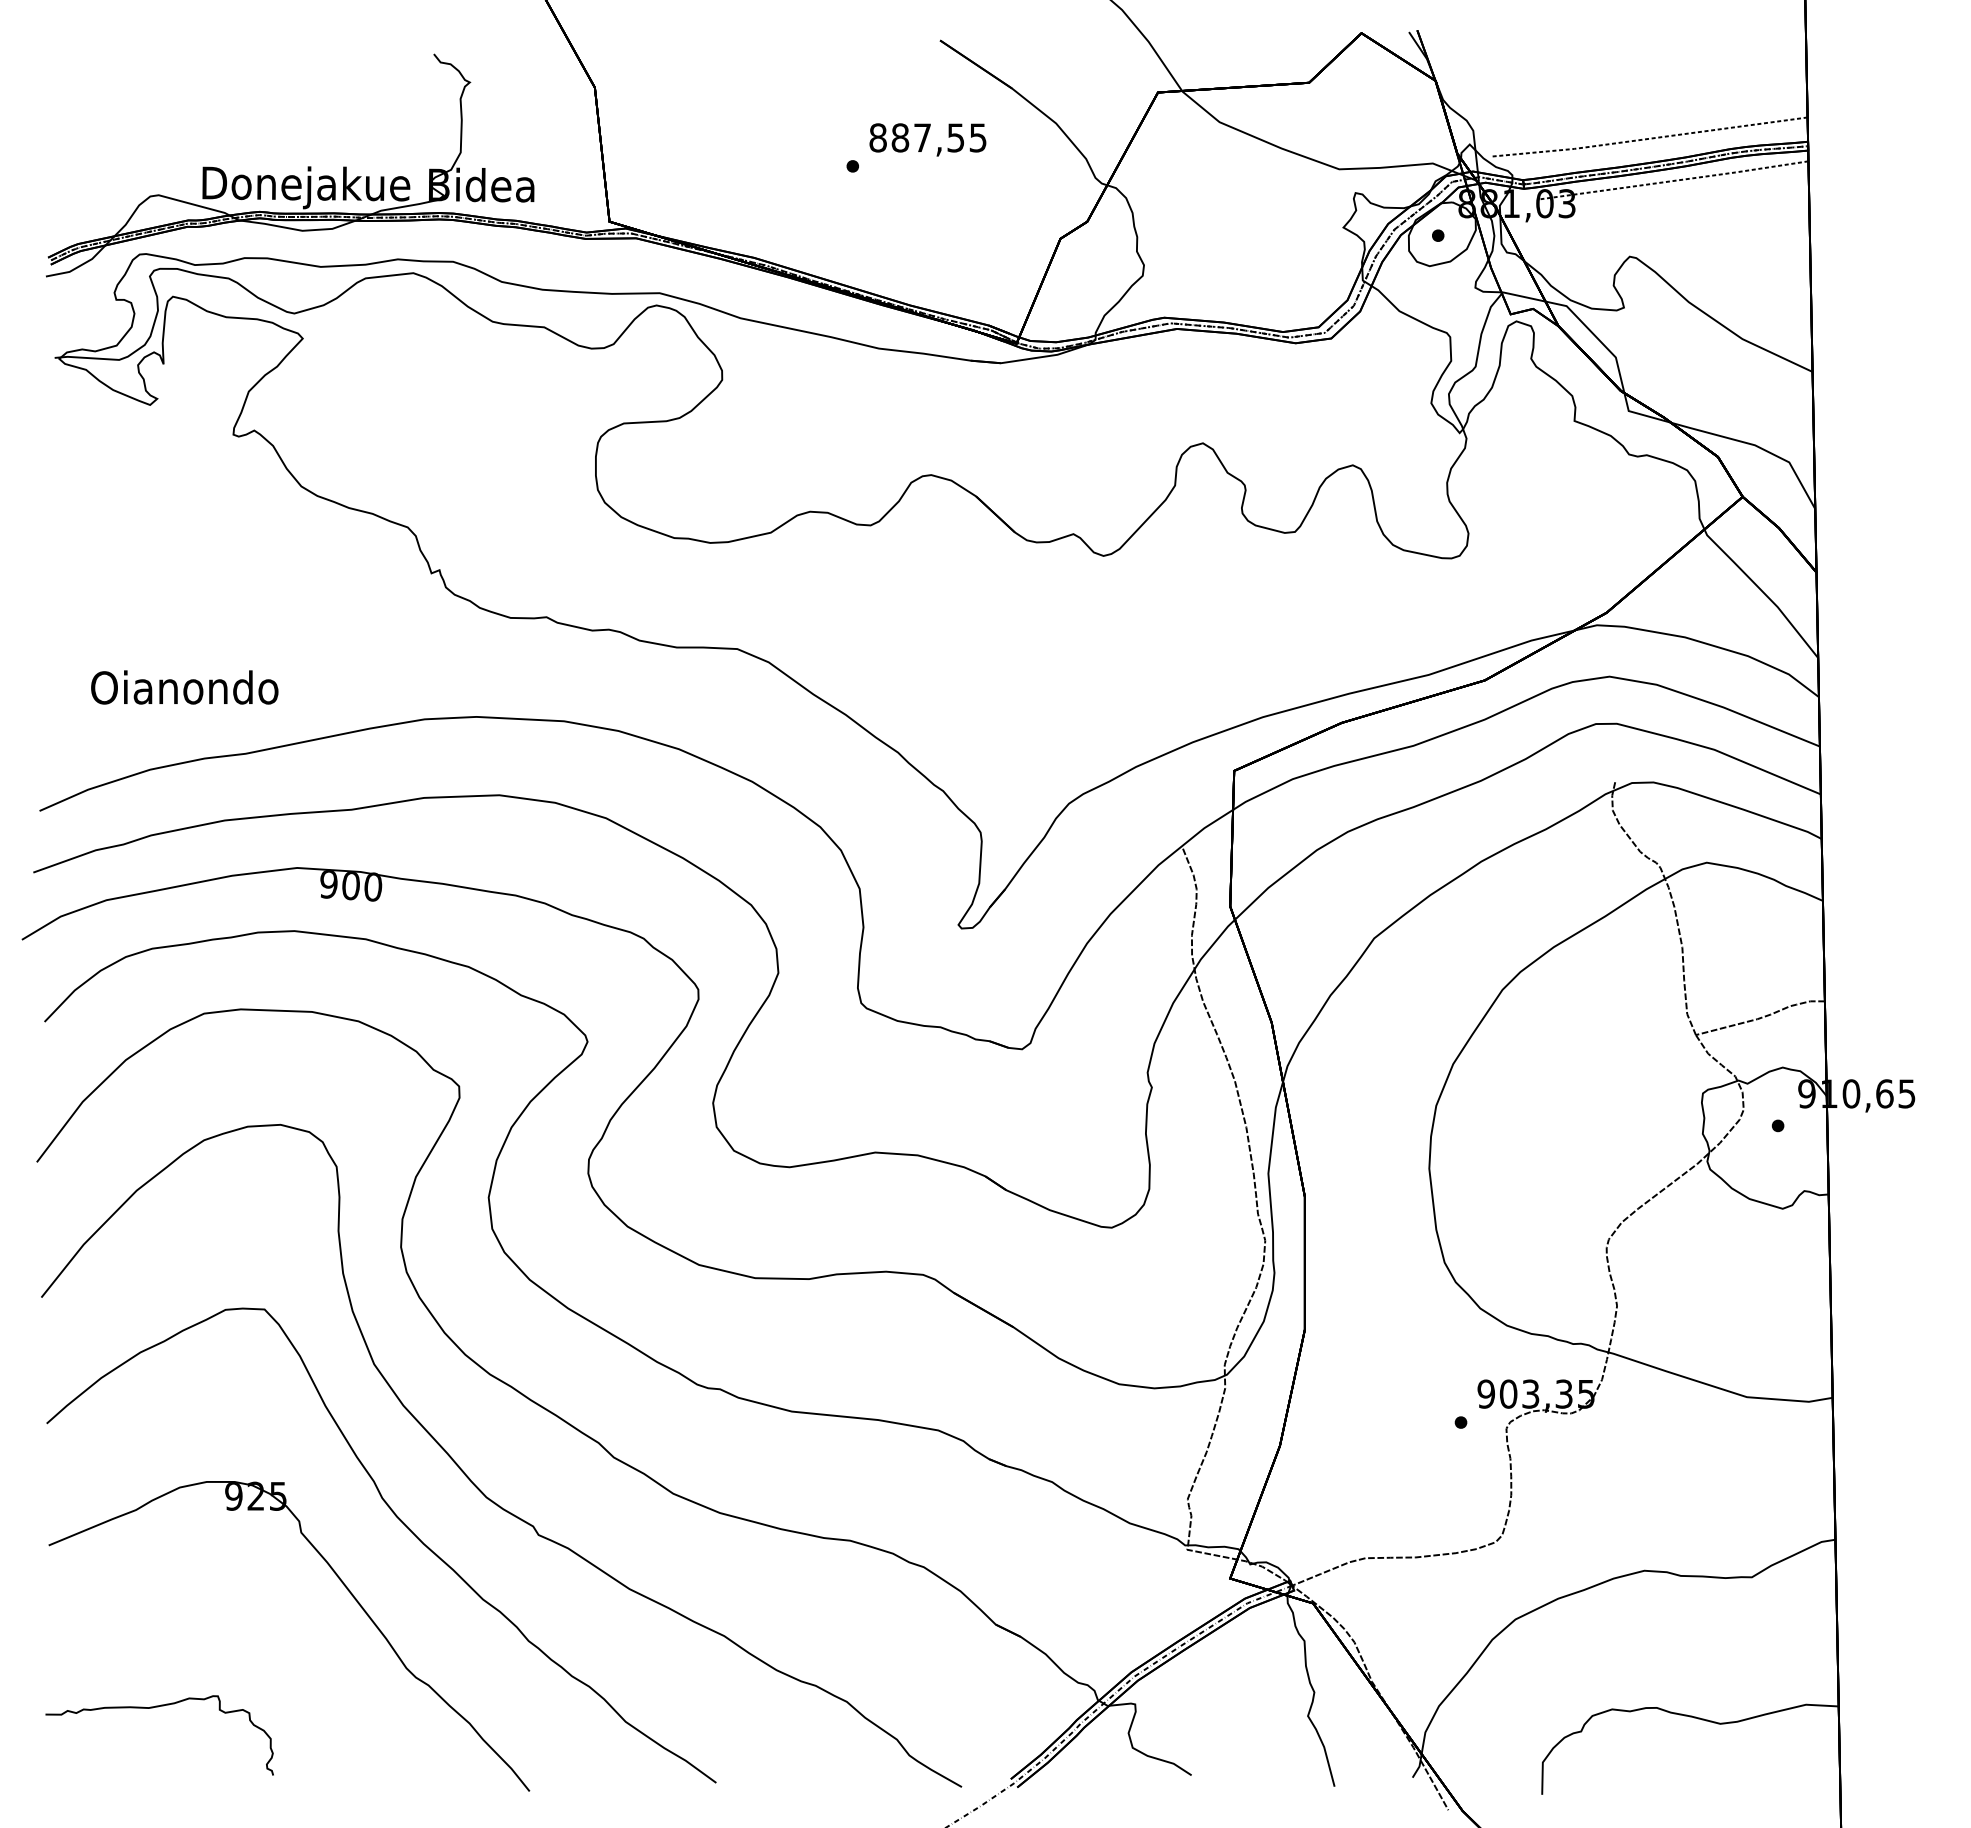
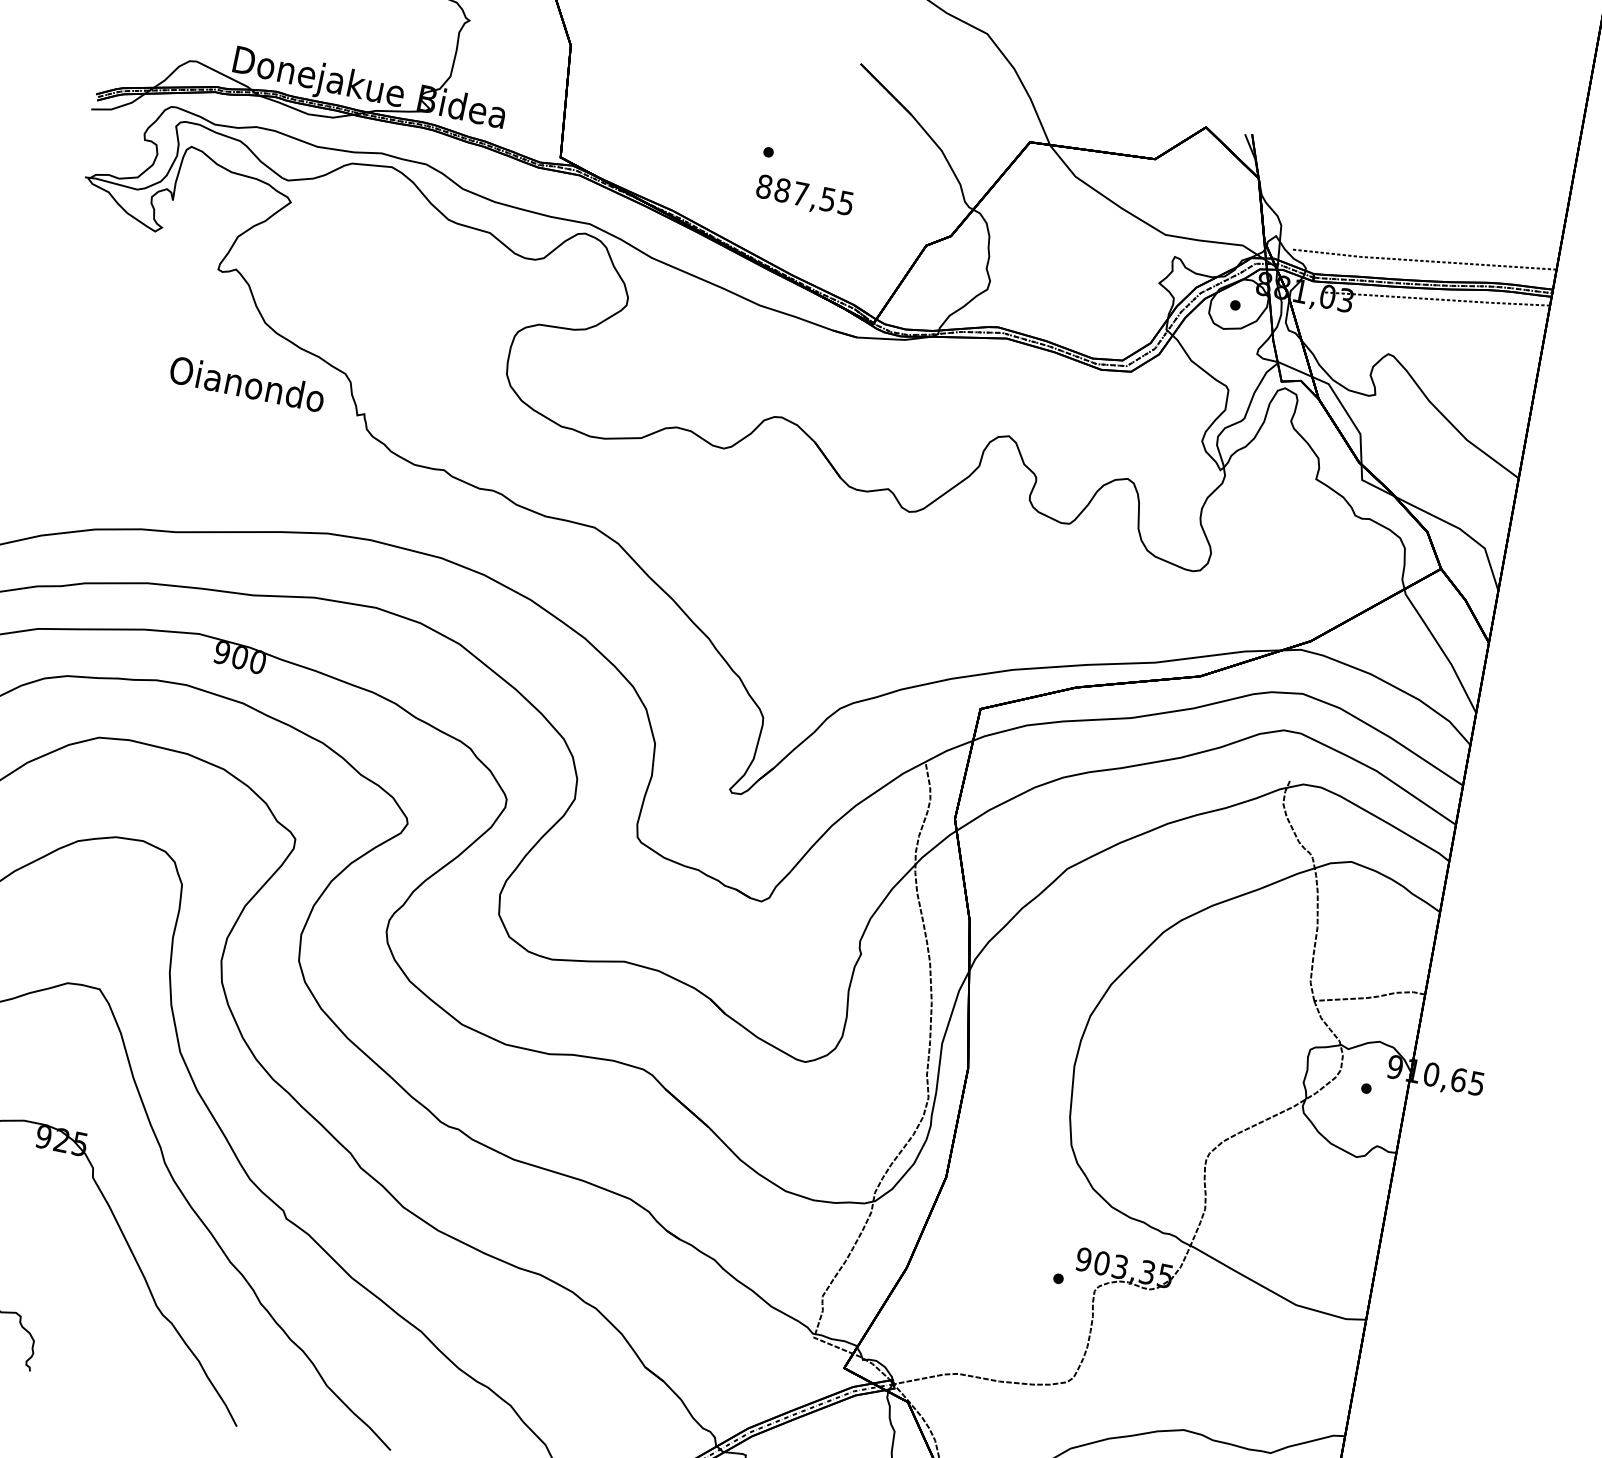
text: (927, 139) -> (804, 196), moved
text: (184, 687) -> (247, 383), moved

